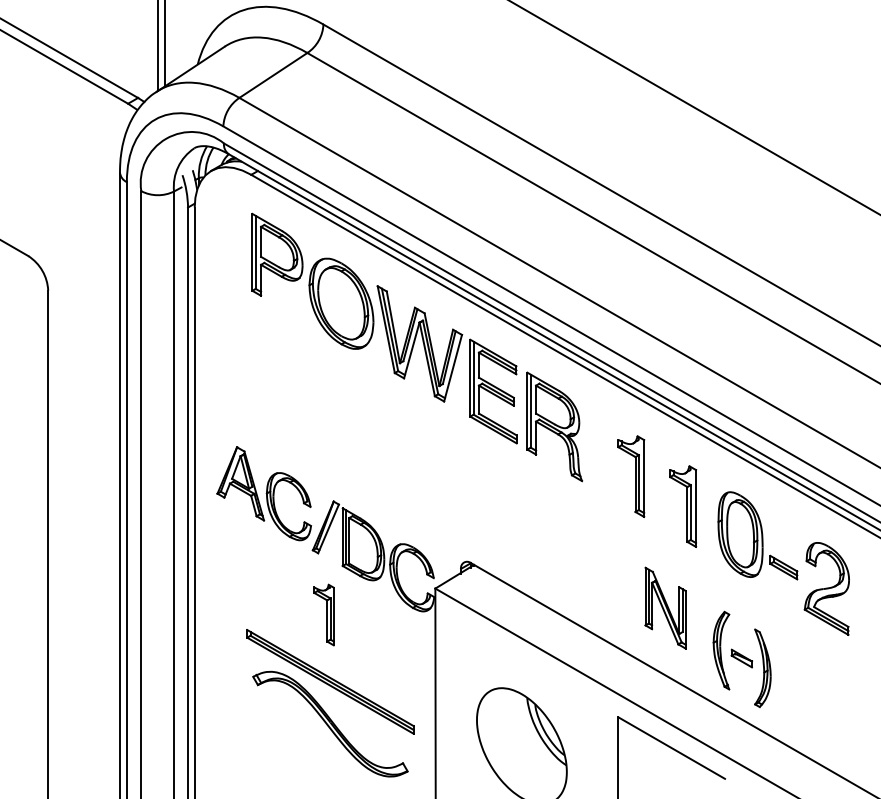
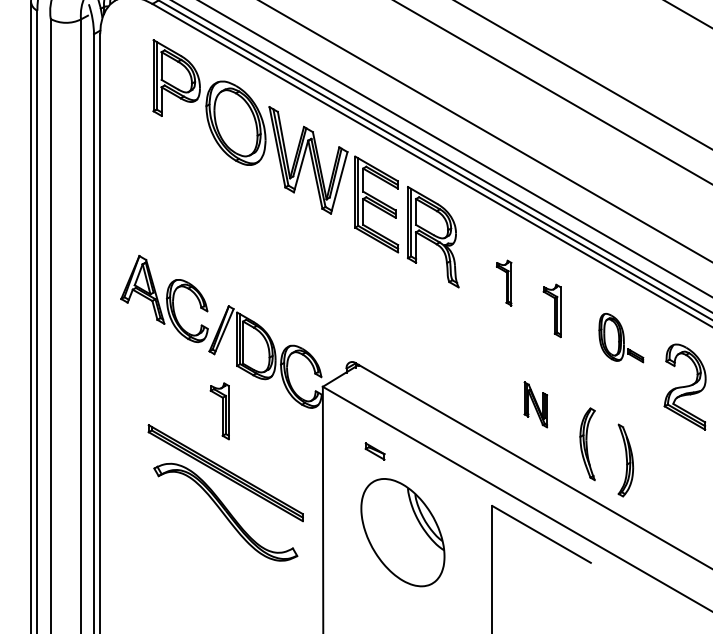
part: (631, 476) -> (504, 283), size x0.6
part: (683, 506) -> (552, 310), size x0.7
part: (757, 535) -> (620, 337), size x0.6
part: (665, 607) -> (535, 404), size x0.6
part: (741, 658) -> (374, 451), moved

